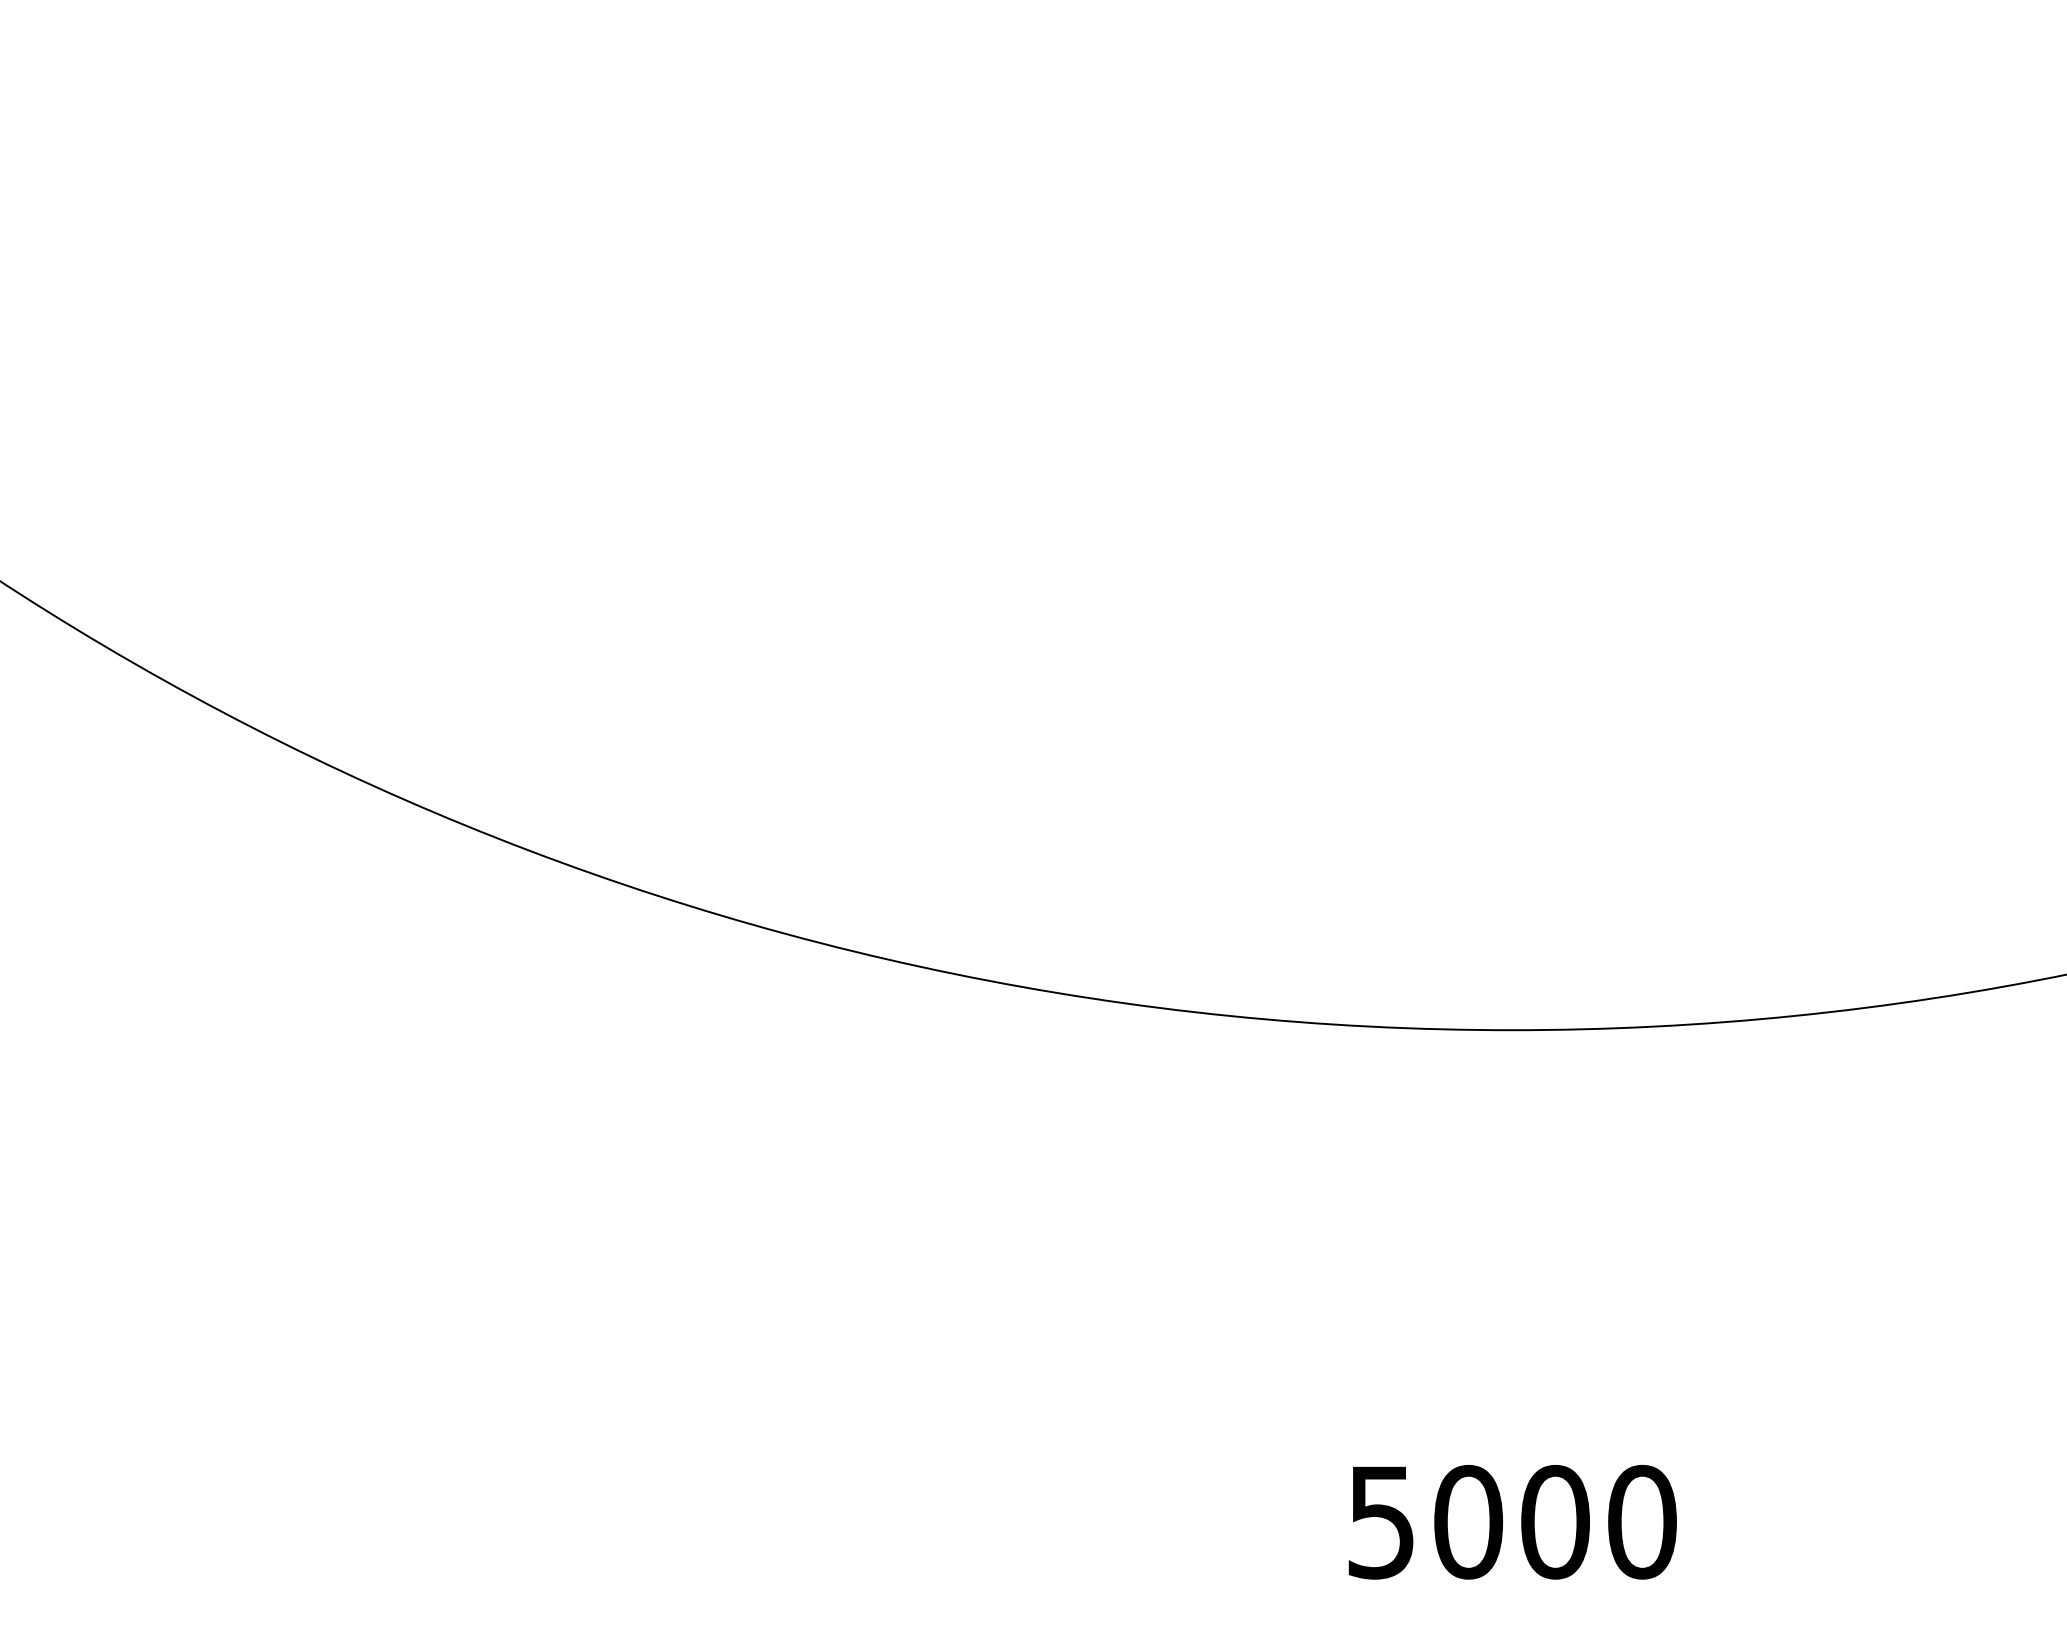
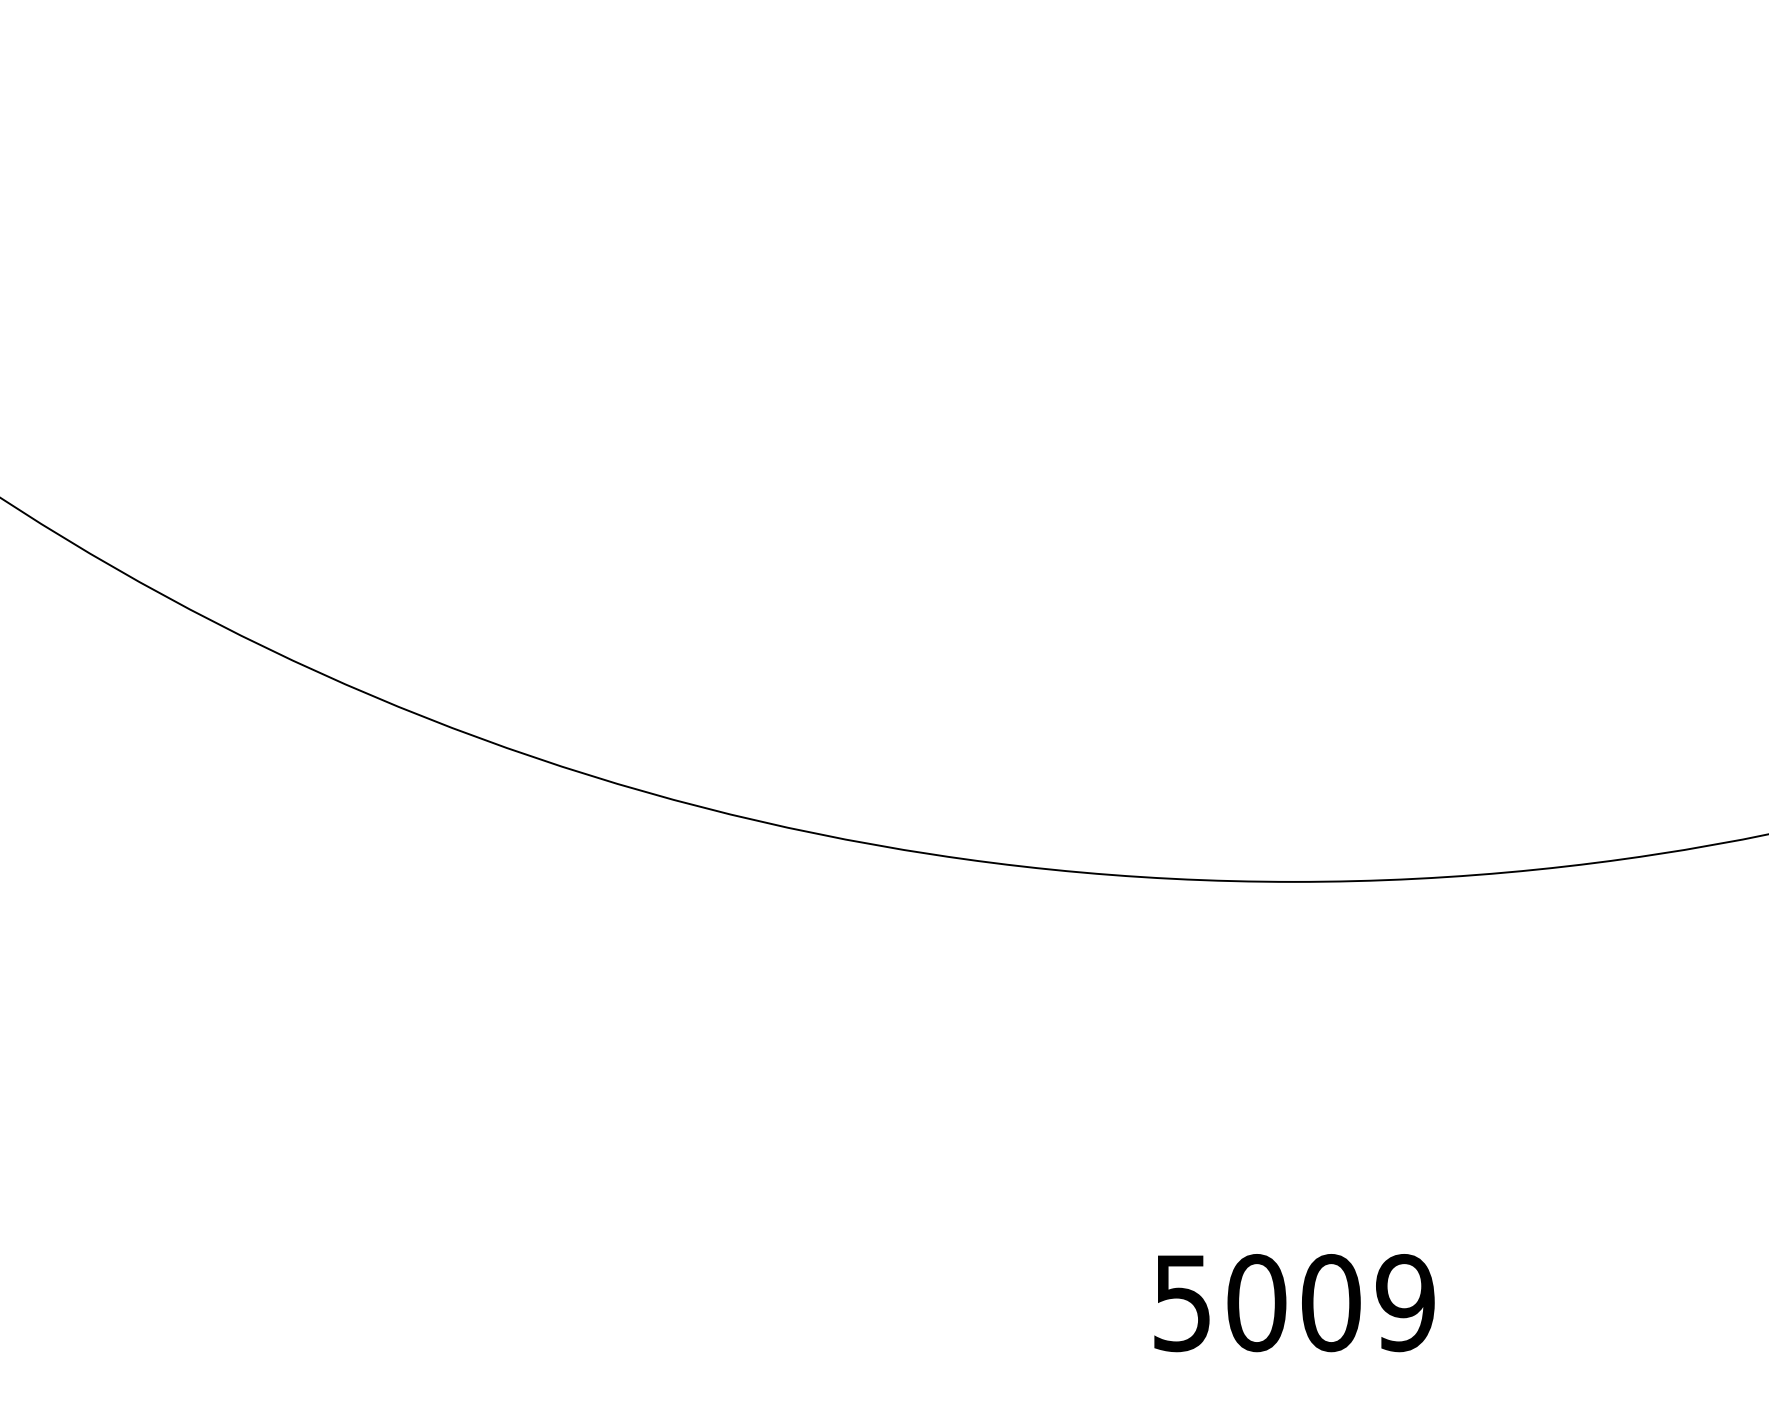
text: (1642, 1522) -> (1405, 1303), 5000 -> 5009

